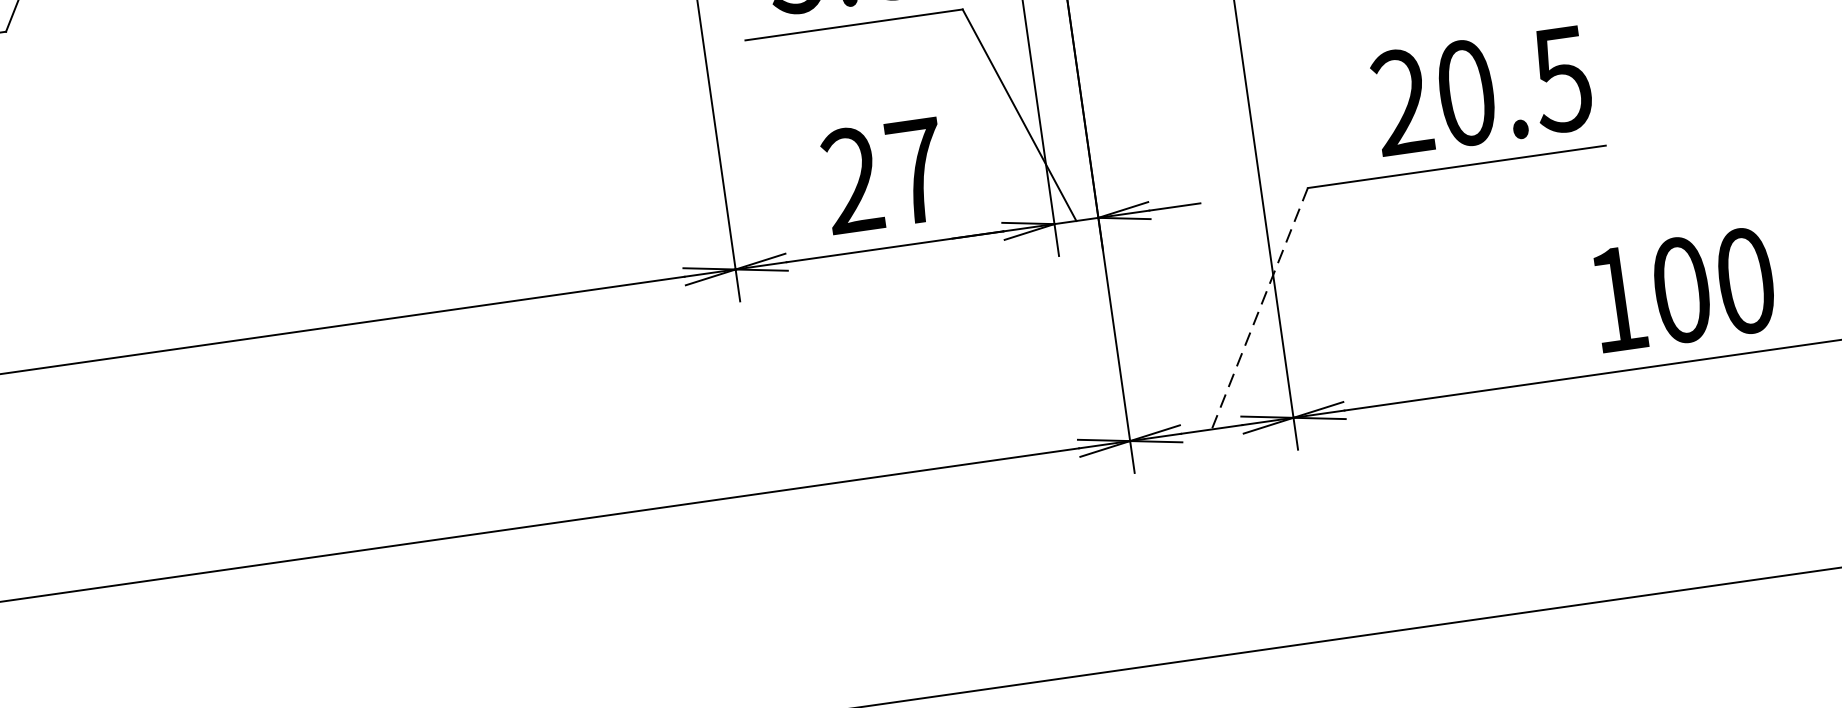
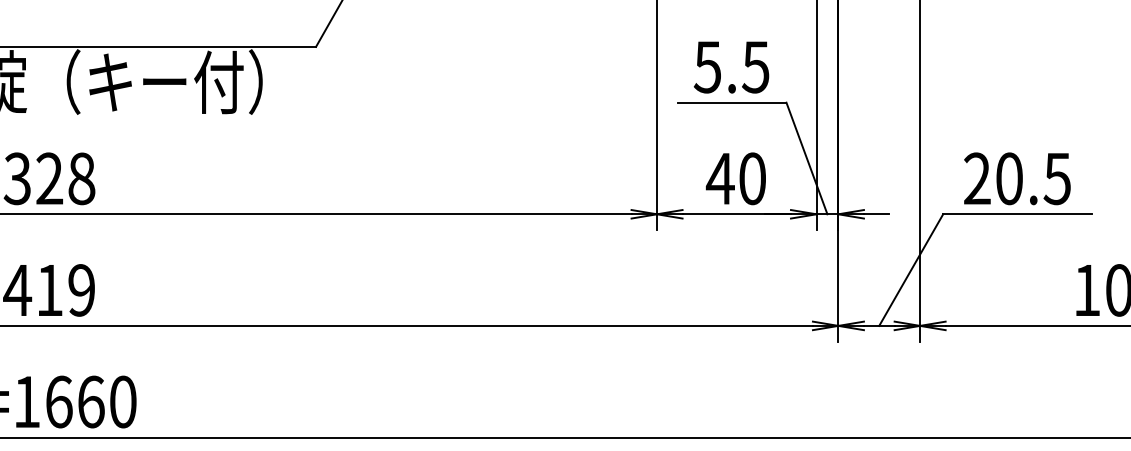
text: (1482, 90) -> (1017, 178), moved
text: (882, 175) -> (735, 178), 27 -> 40
line: (1258, 309) -> (910, 270), dashed -> solid

